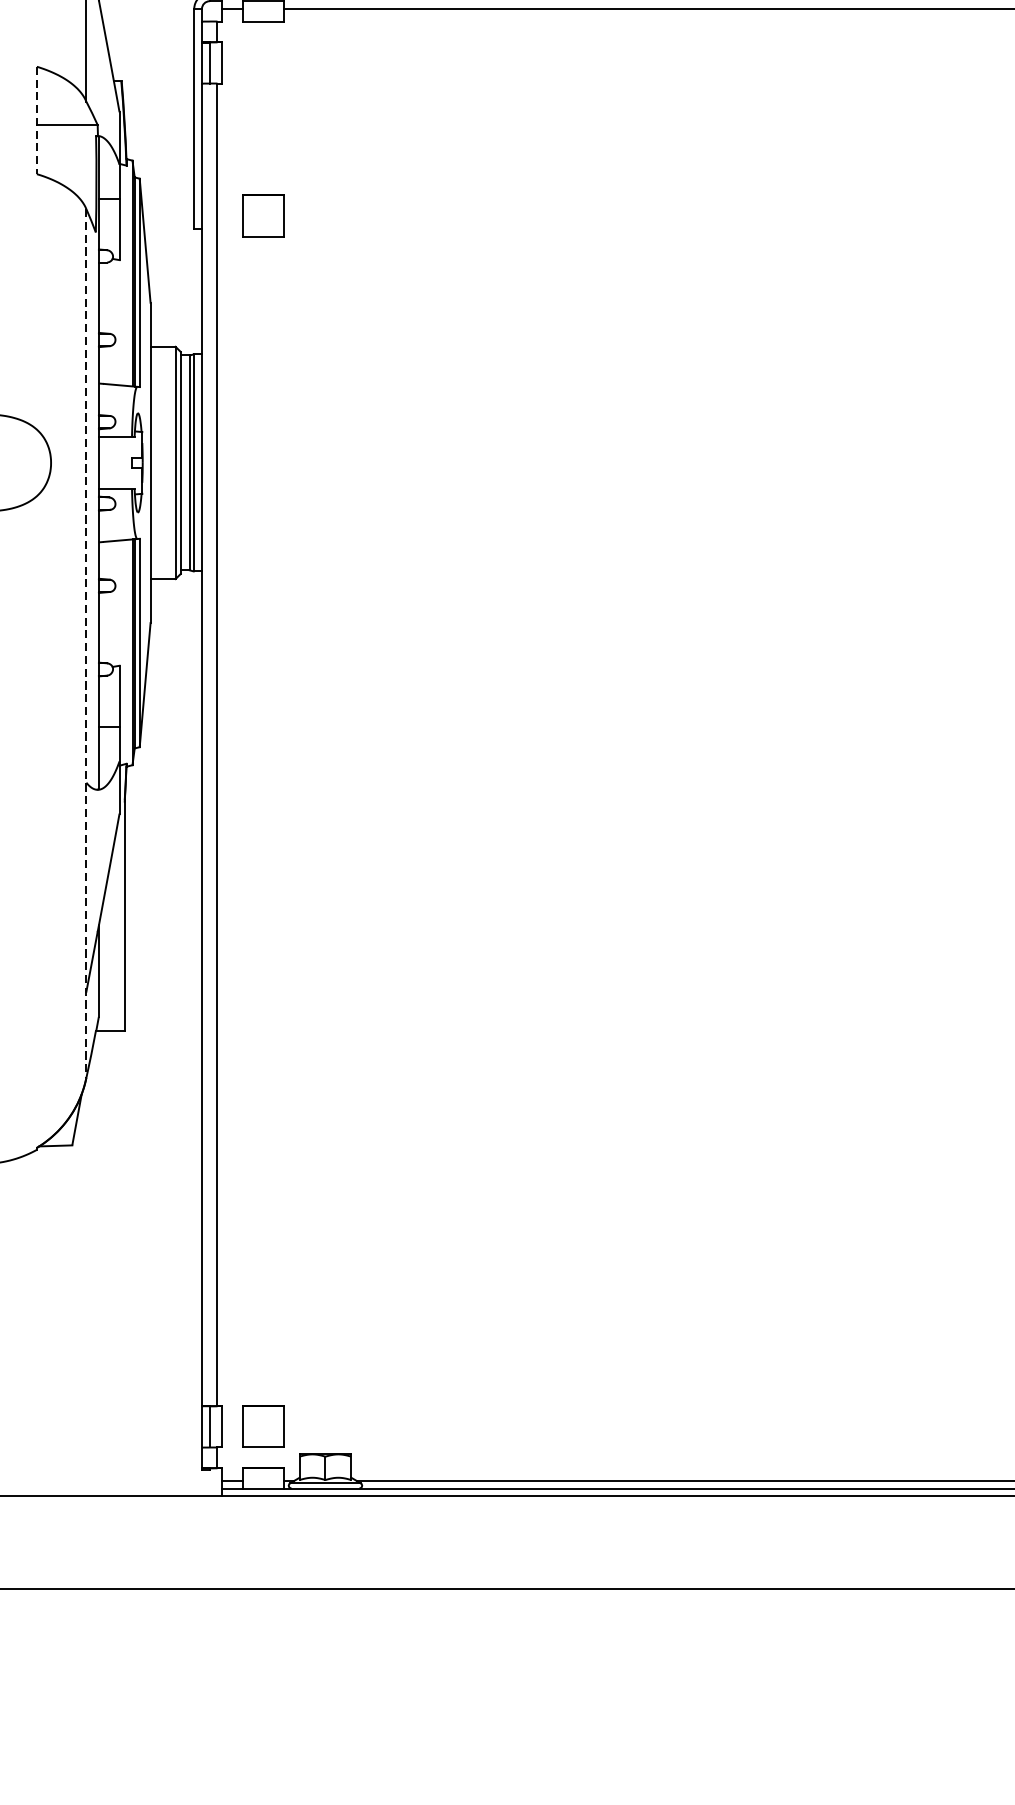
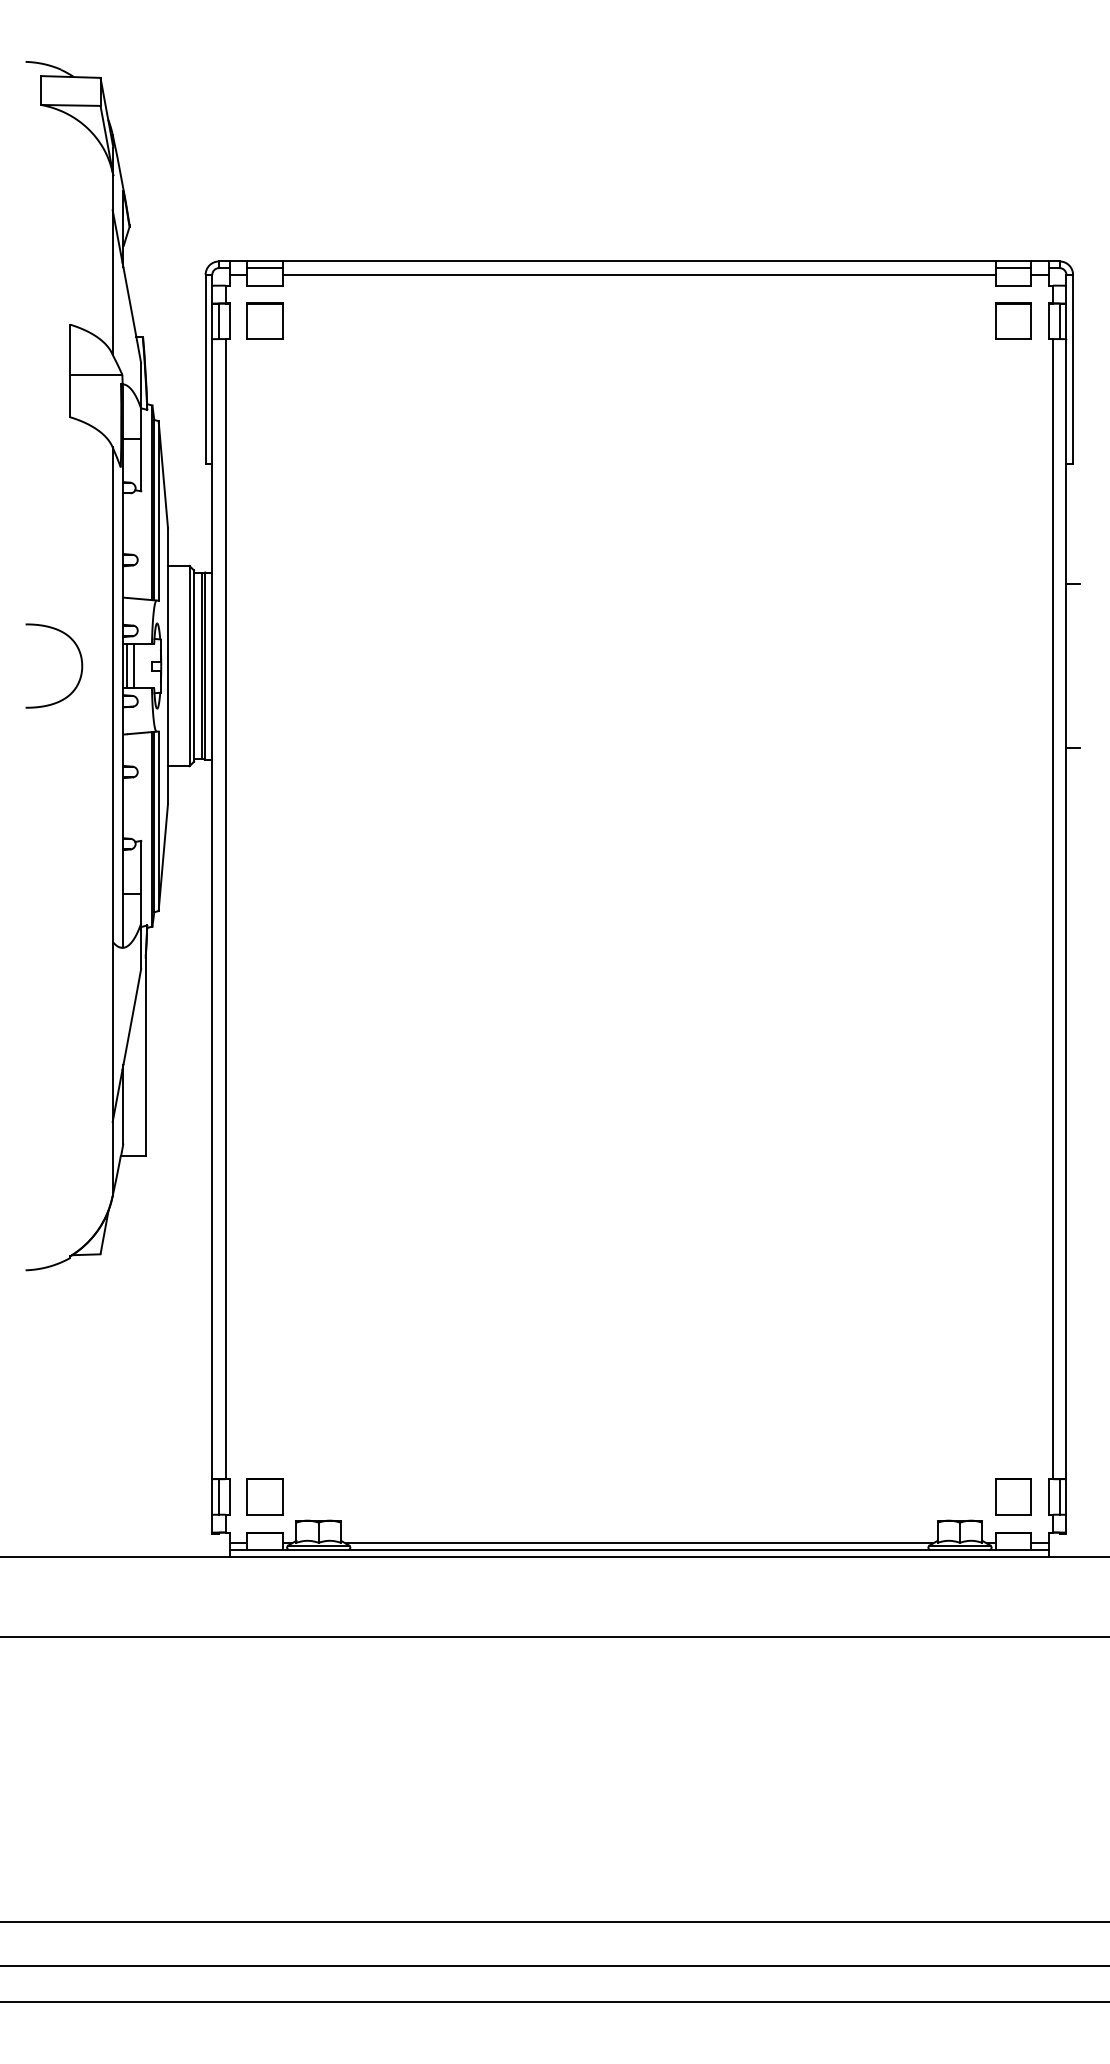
line: (37, 121) -> (70, 371), dashed -> solid
part: (262, 215) -> (264, 320), moved
line: (103, 462) -> (127, 665), added
line: (111, 462) -> (134, 665), added
line: (86, 644) -> (112, 822), dashed -> solid

